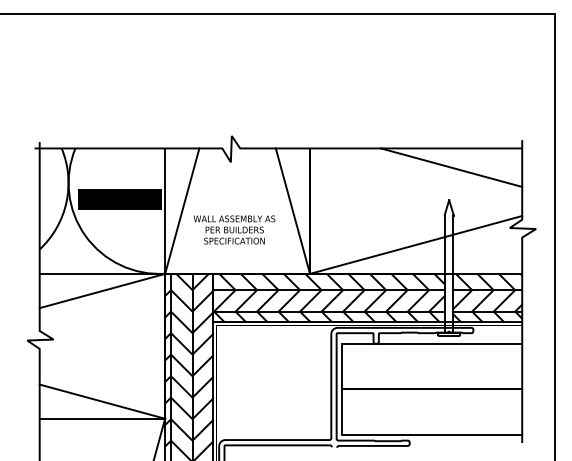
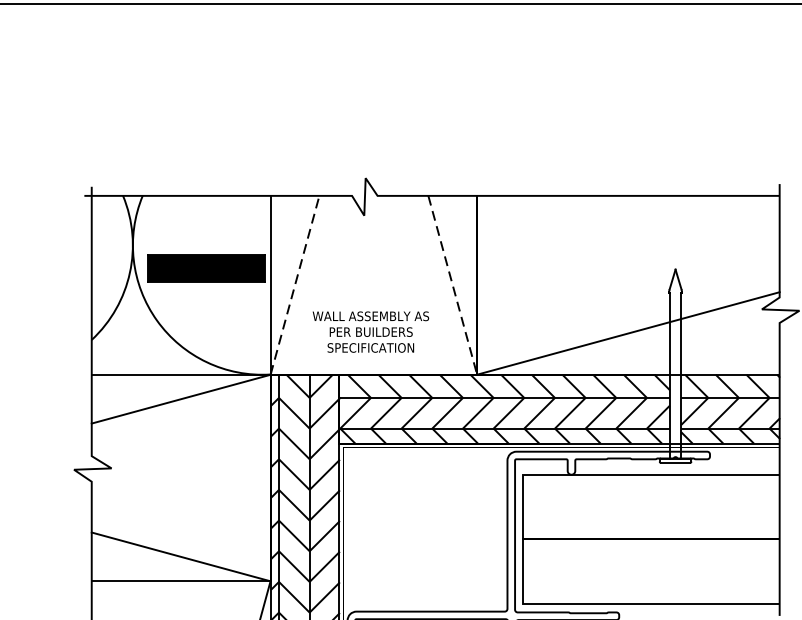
line: (451, 167) -> (678, 223), removed
line: (182, 210) -> (295, 284), solid -> dashed
line: (293, 211) -> (453, 285), solid -> dashed
text: (234, 229) -> (370, 331), moved

